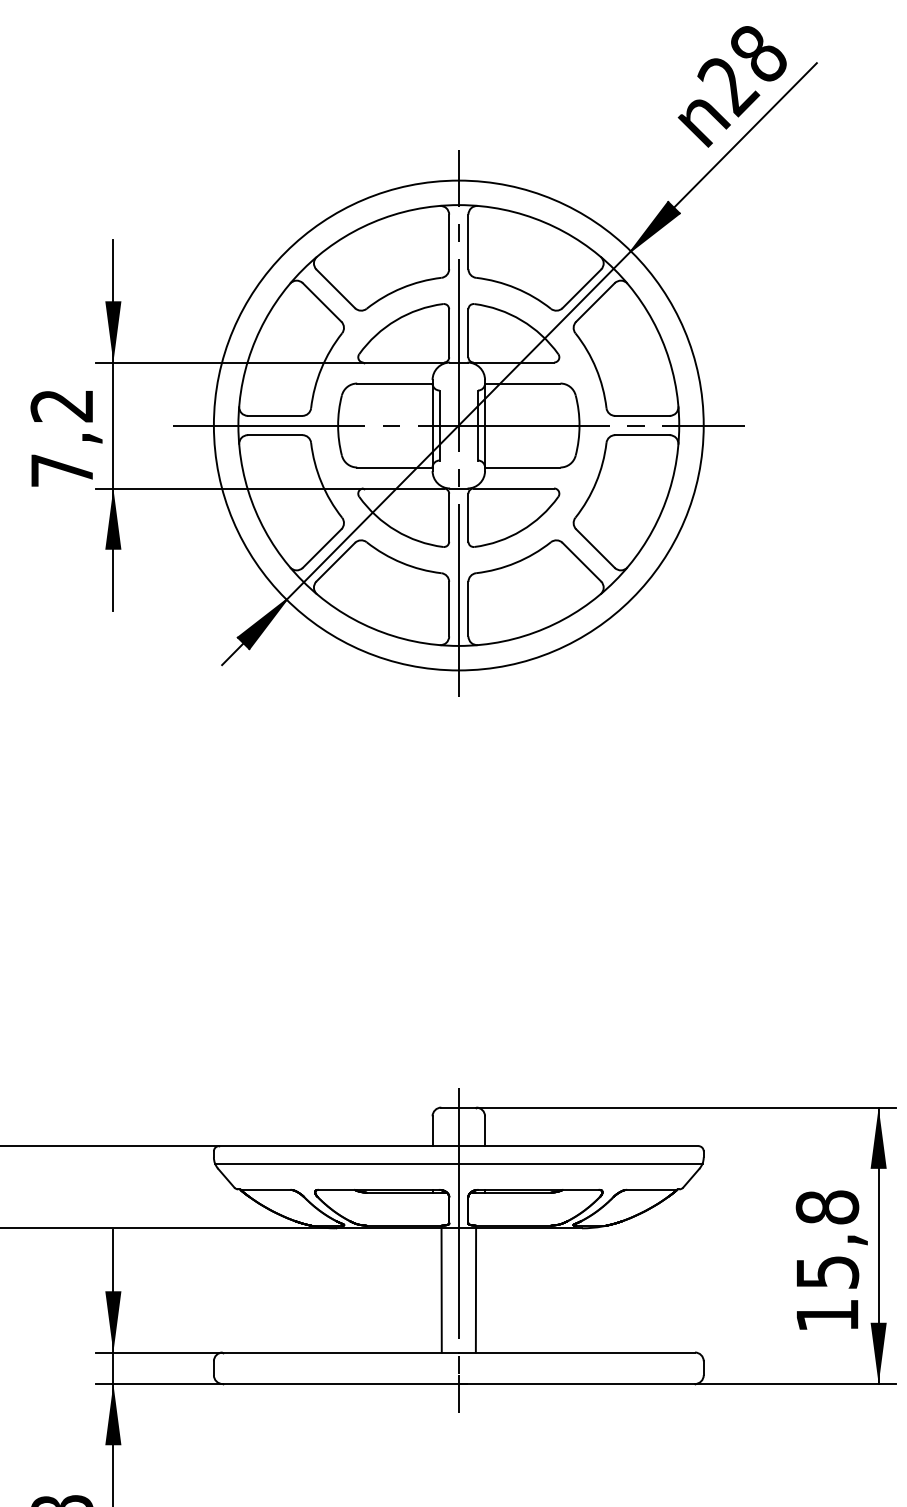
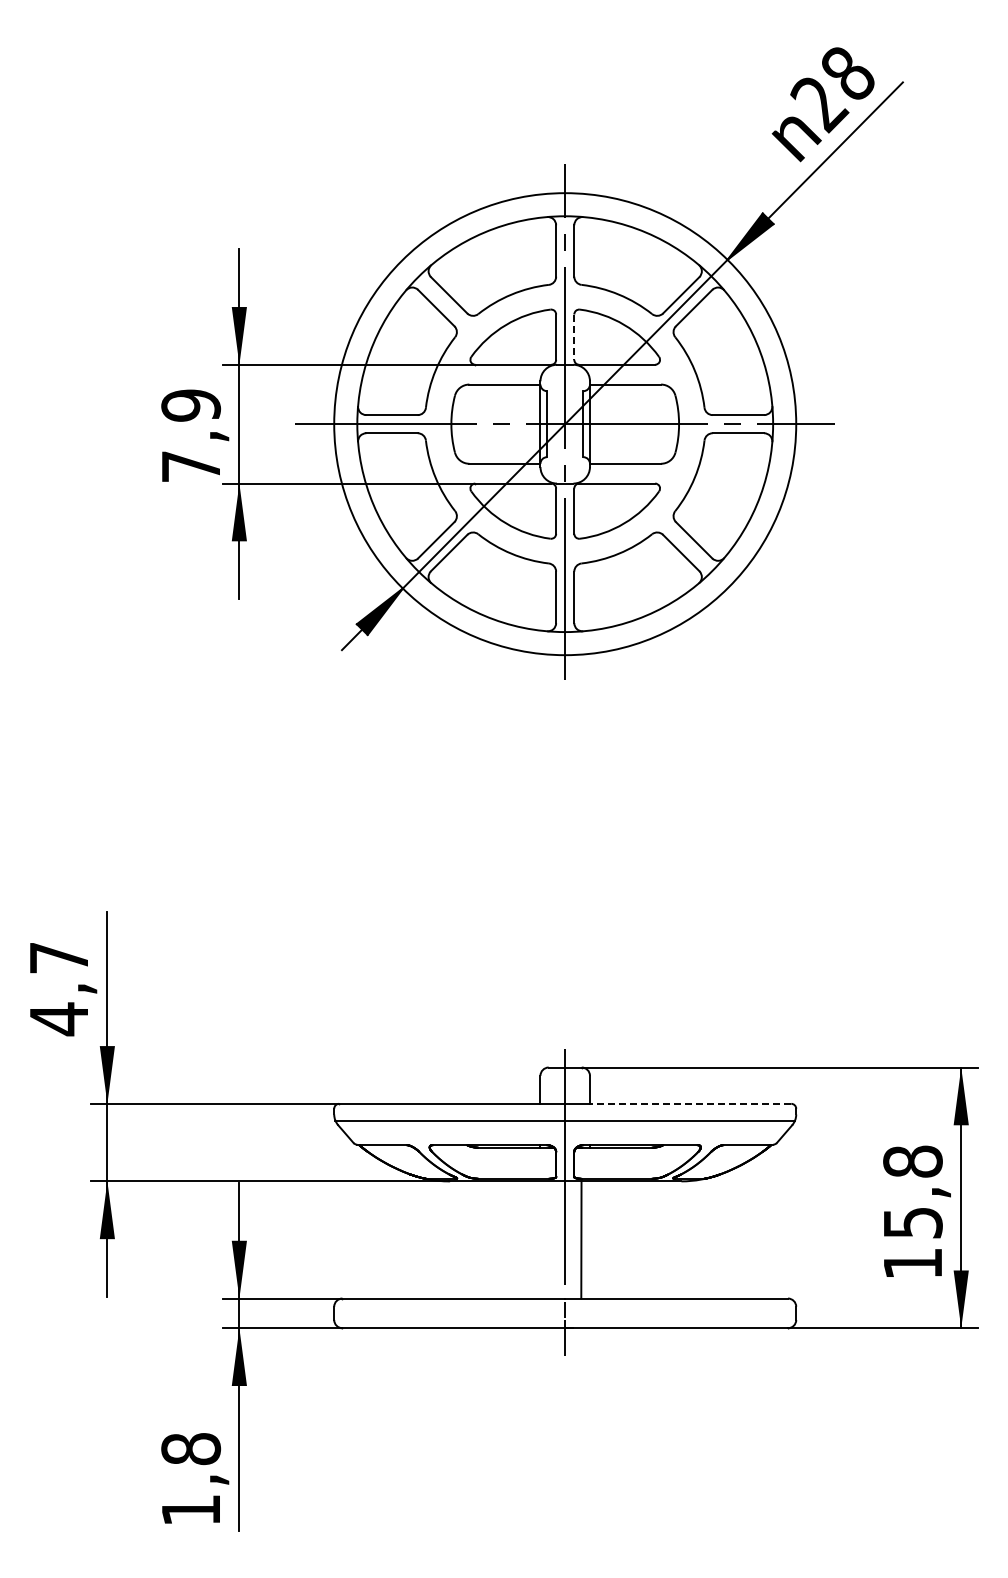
line: (468, 333) -> (574, 337), solid -> dashed
text: (62, 405) -> (191, 405), 7,2 -> 7,9
line: (591, 1145) -> (690, 1103), solid -> dashed
line: (441, 1289) -> (548, 1239), removed

